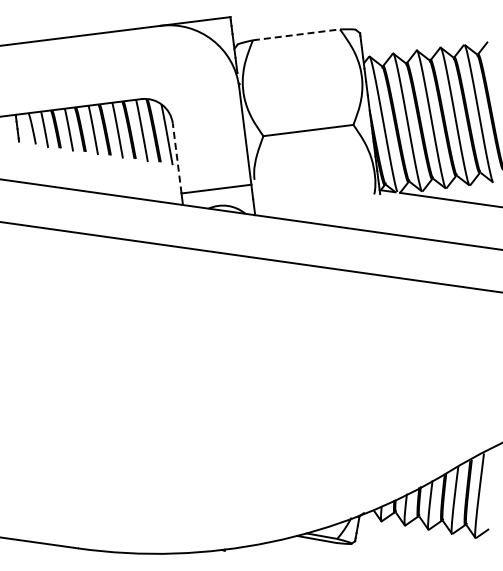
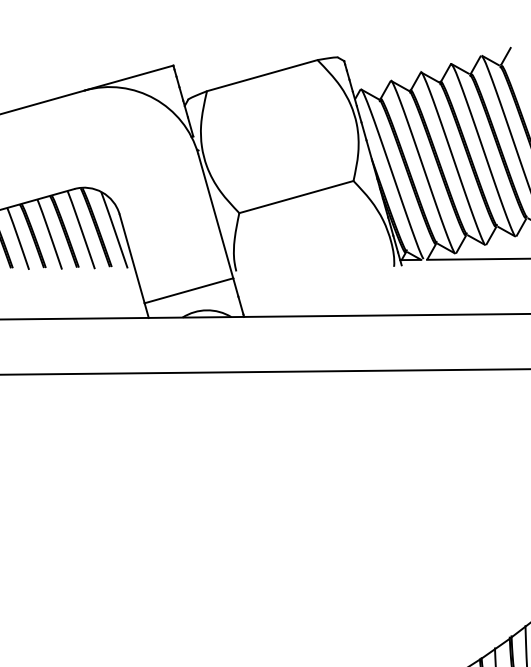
line: (296, 34) -> (262, 75), dashed -> solid
line: (177, 158) -> (132, 258), dashed -> solid

